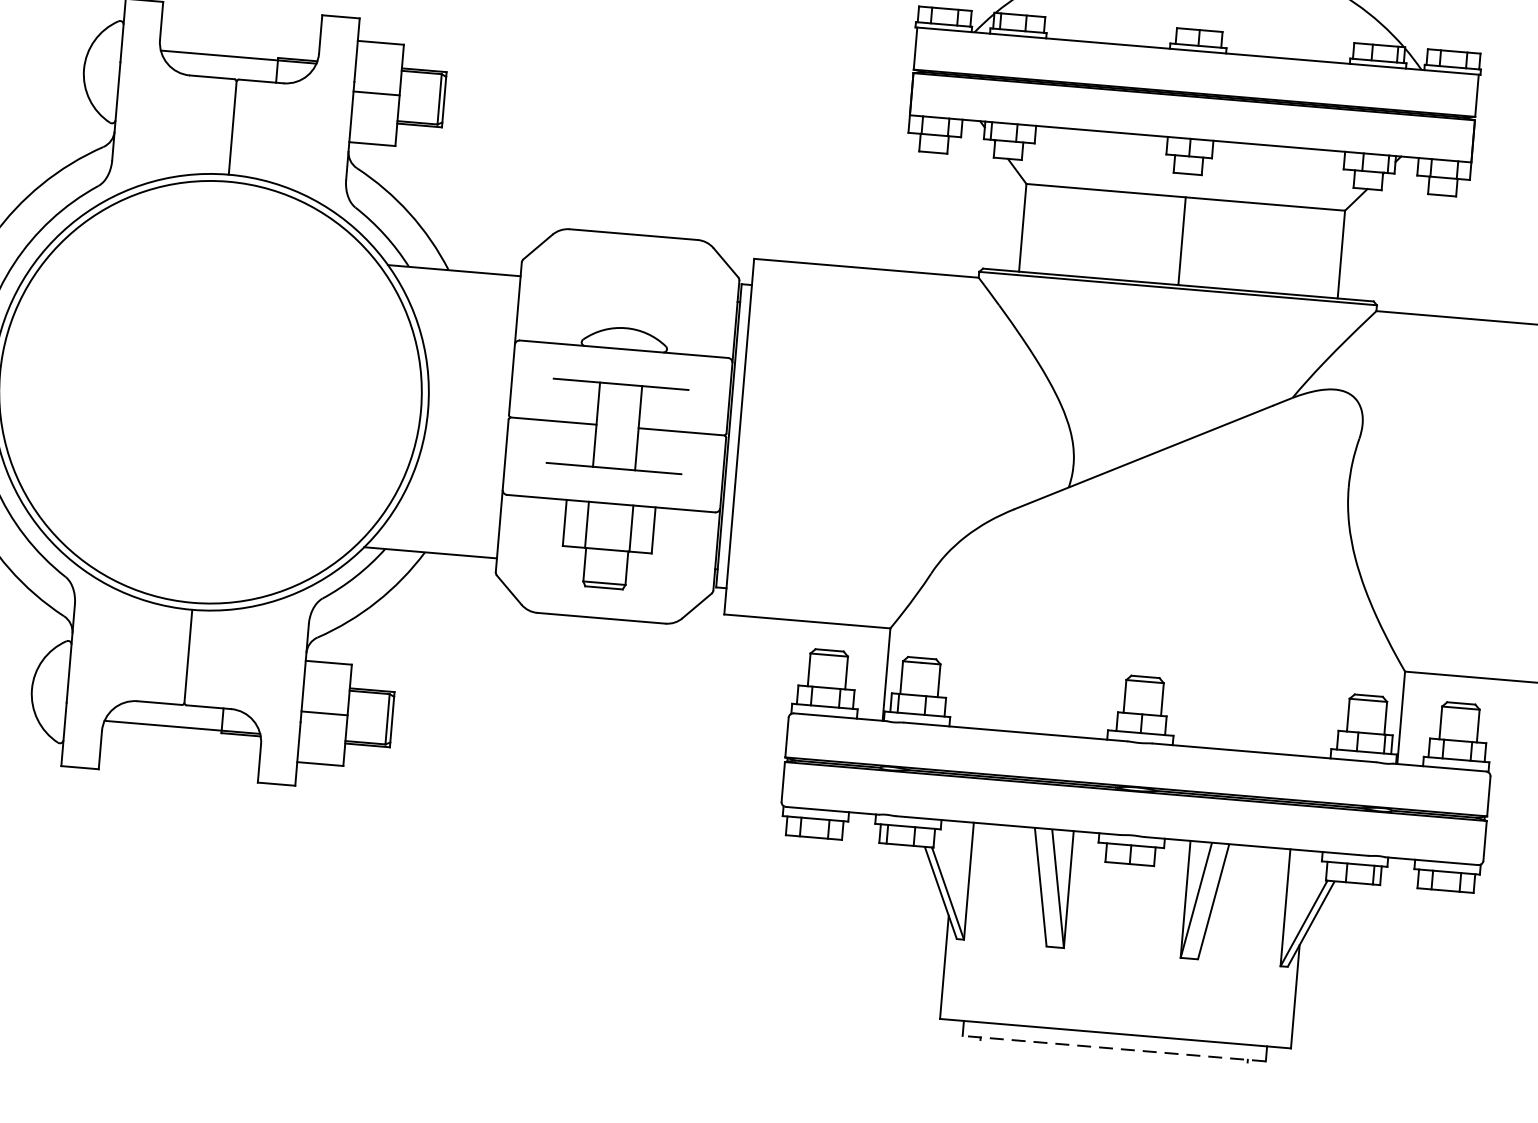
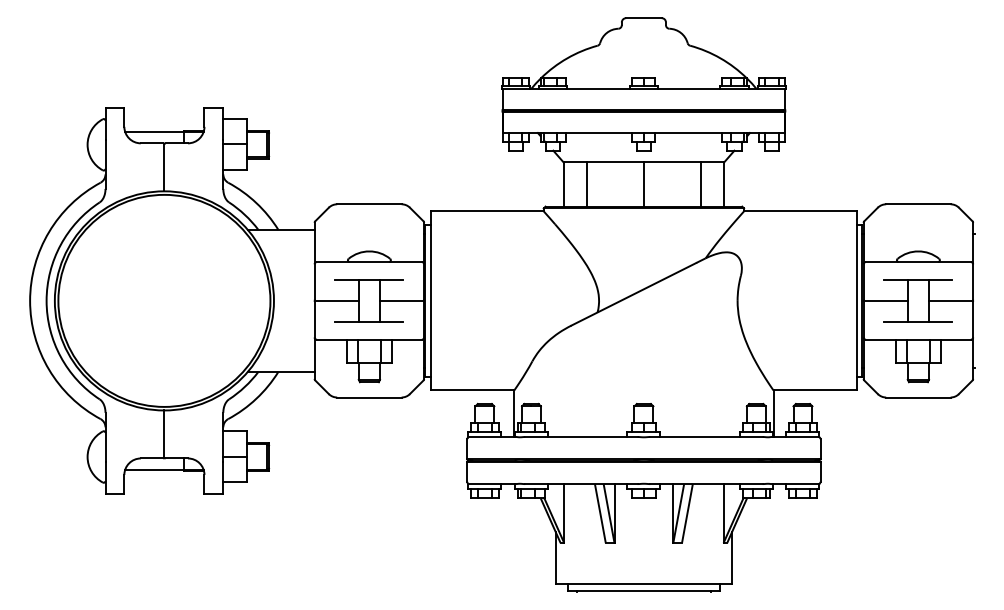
line: (1070, 231) -> (587, 184), added
line: (1294, 250) -> (700, 184), added
line: (1113, 1049) -> (643, 591), dashed -> solid

